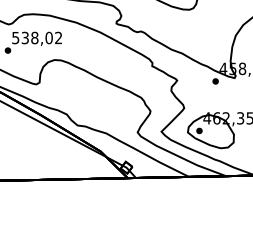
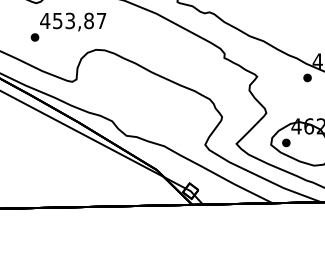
text: (36, 37) -> (72, 20), 538,02 -> 453,87

